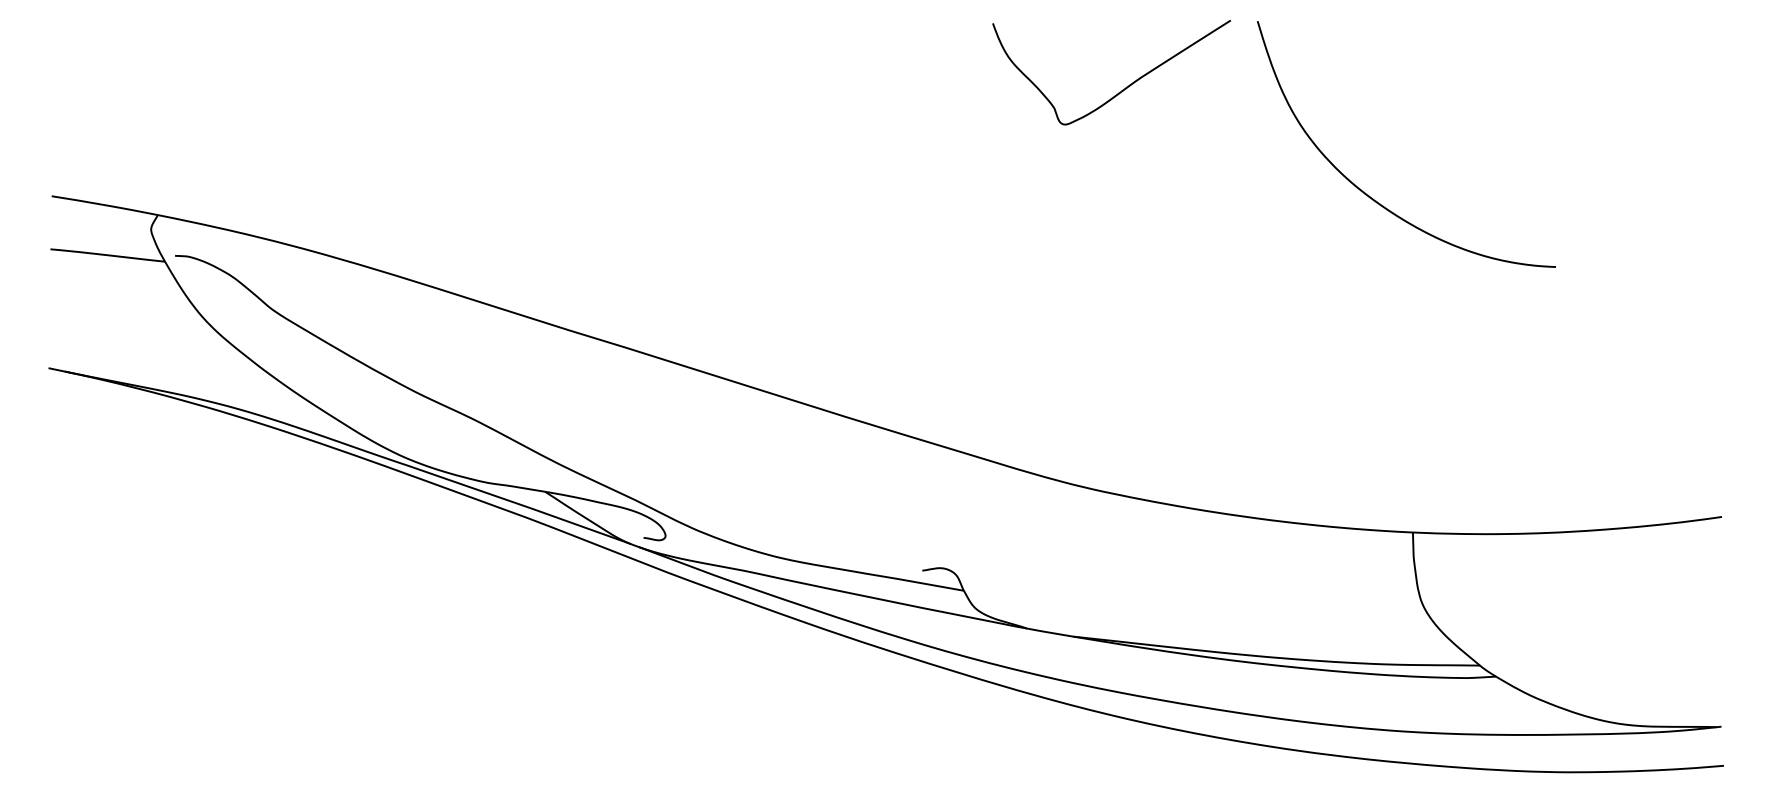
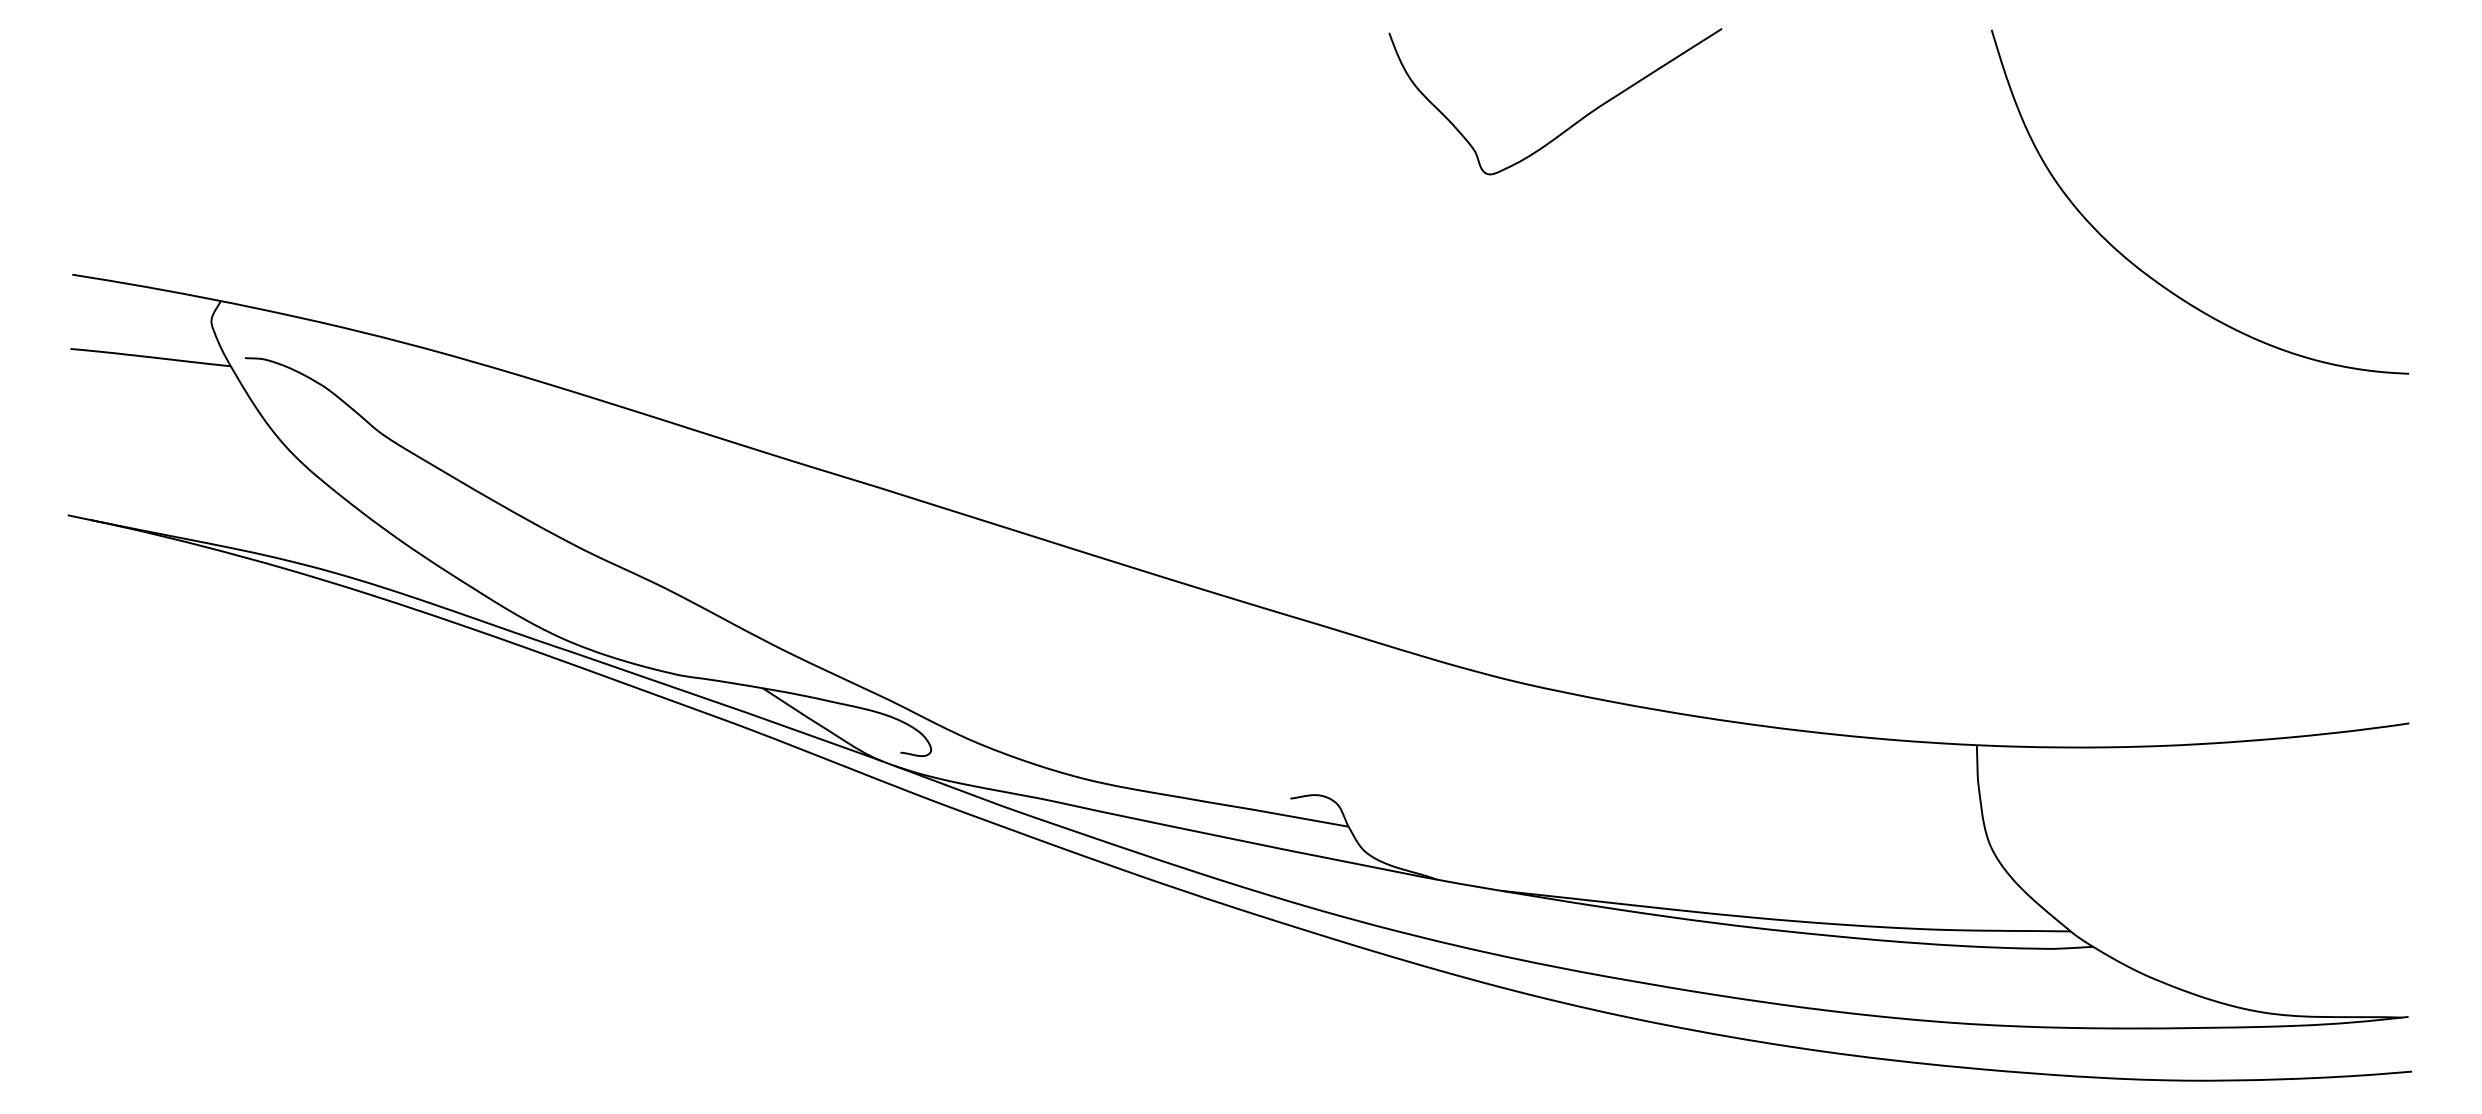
curve: (1366, 193) -> (2144, 271), moved

